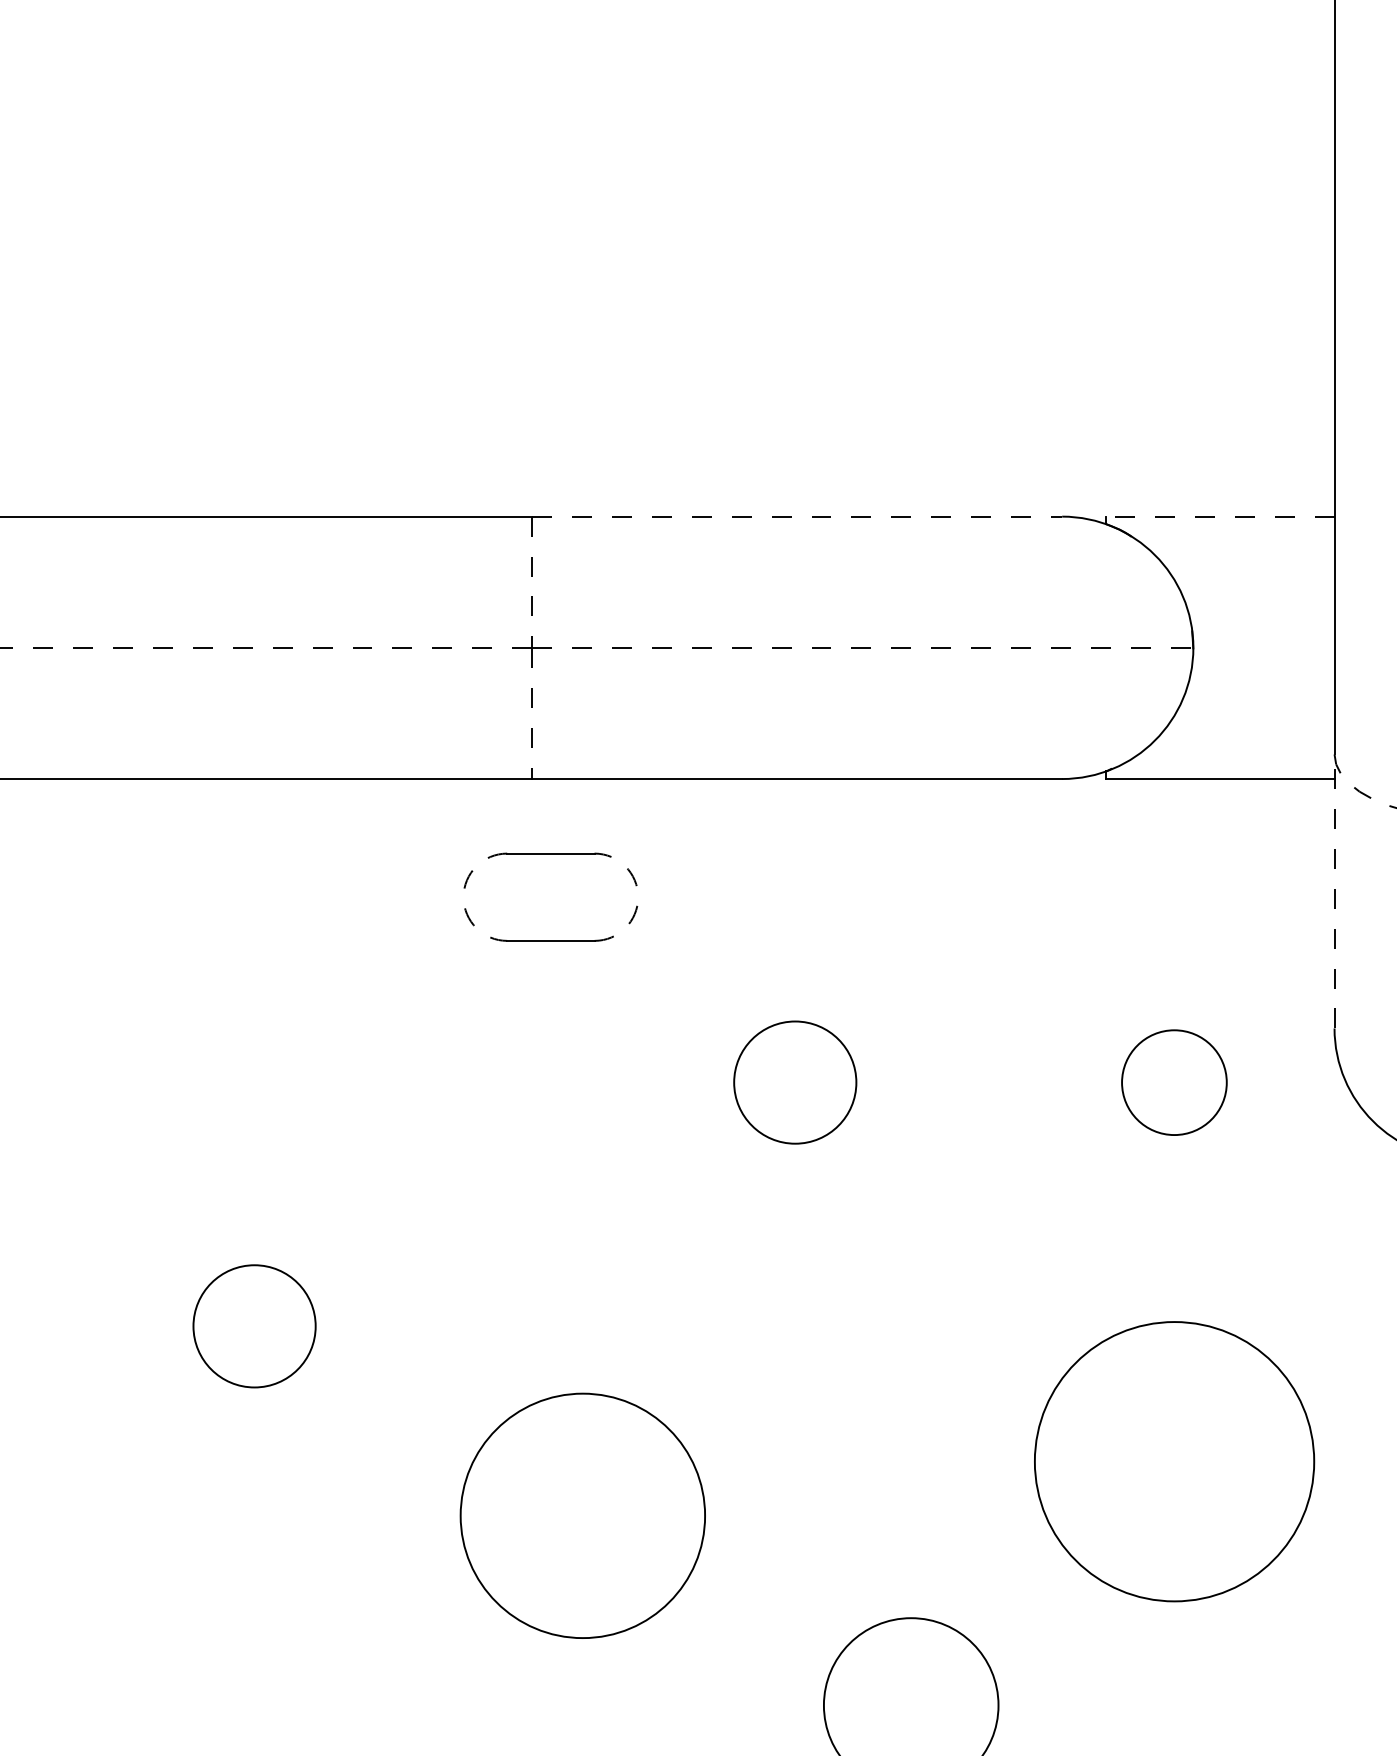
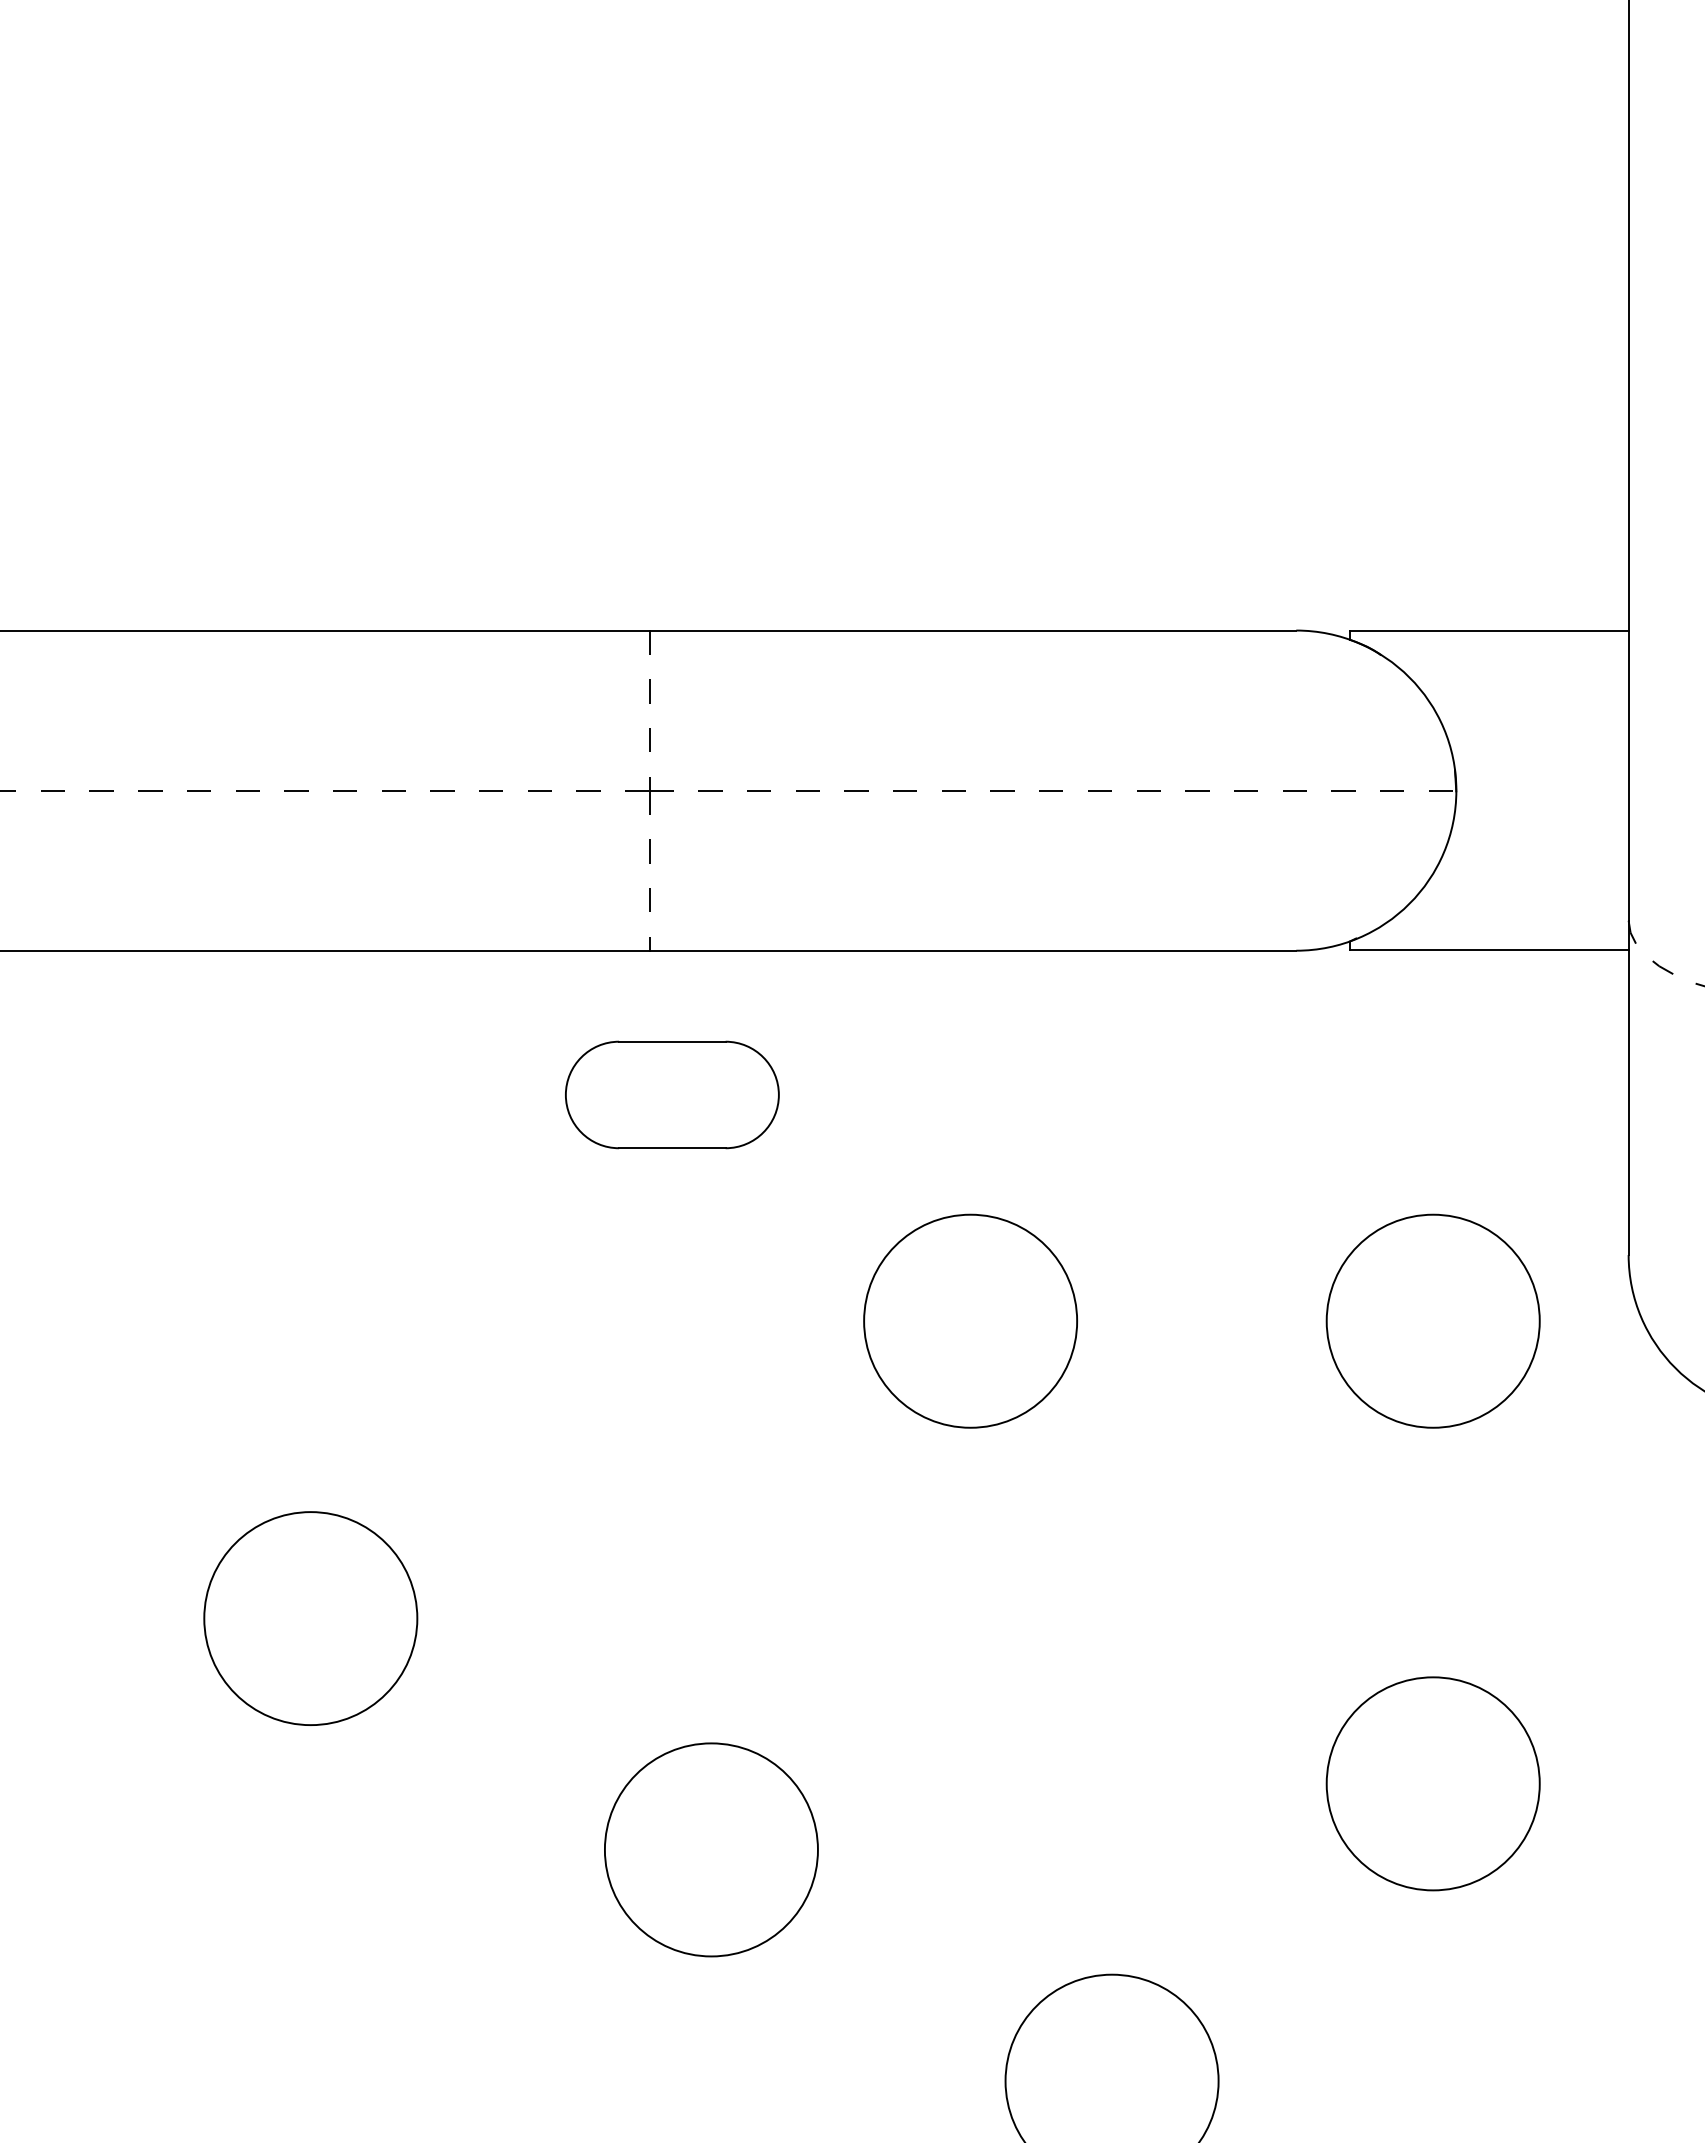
line: (797, 516) -> (973, 630), dashed -> solid
line: (1219, 516) -> (1488, 630), dashed -> solid
line: (1334, 891) -> (1628, 1087), dashed -> solid
arc: (463, 896) -> (565, 1094), dashed -> solid
arc: (637, 896) -> (778, 1094), dashed -> solid
circle: (795, 1082) -> (970, 1320), size x1.43
circle: (1173, 1082) -> (1432, 1320), size x1.67
circle: (254, 1326) -> (310, 1618), size x1.43
circle: (1173, 1461) -> (1432, 1783), size x0.62
circle: (582, 1515) -> (711, 1849), size x0.71

